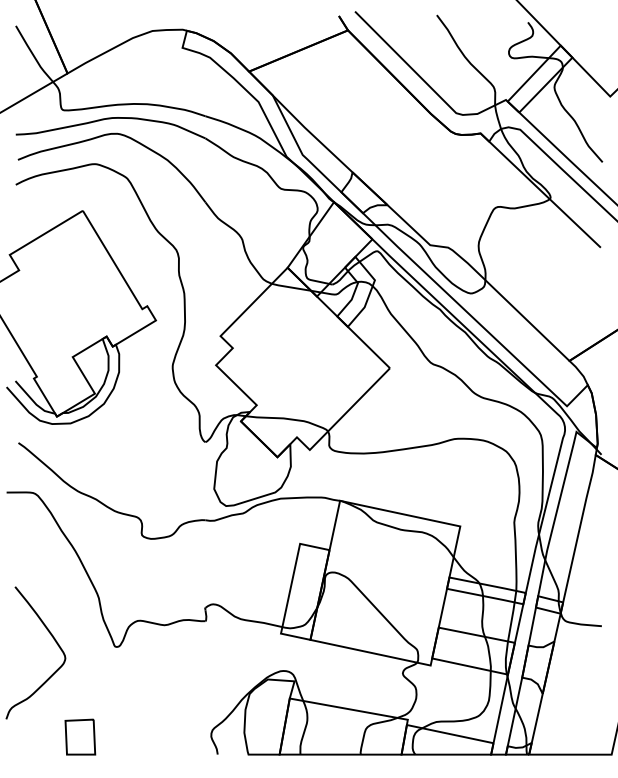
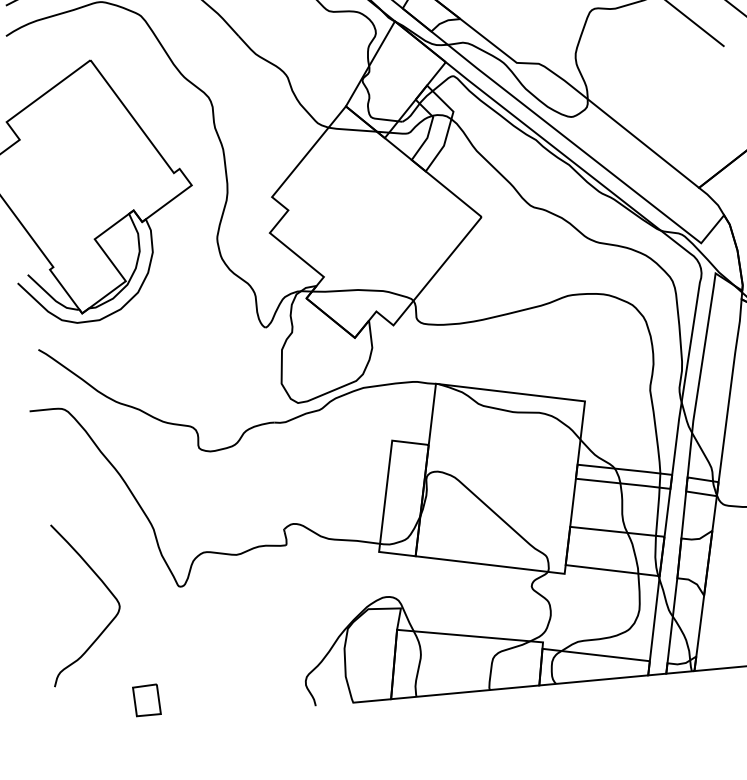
part: (80, 736) -> (146, 699), size x0.7

